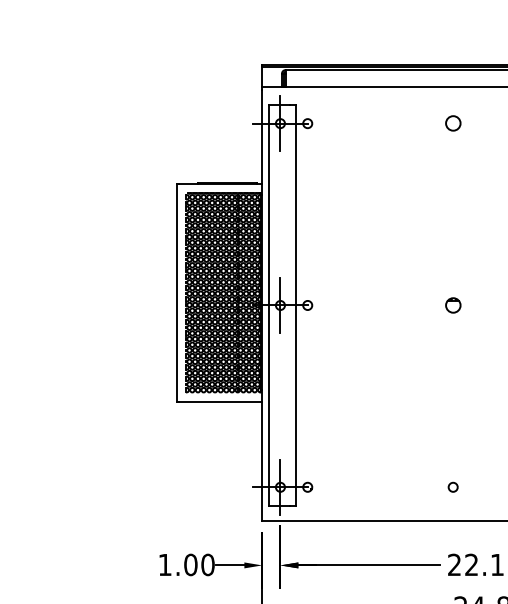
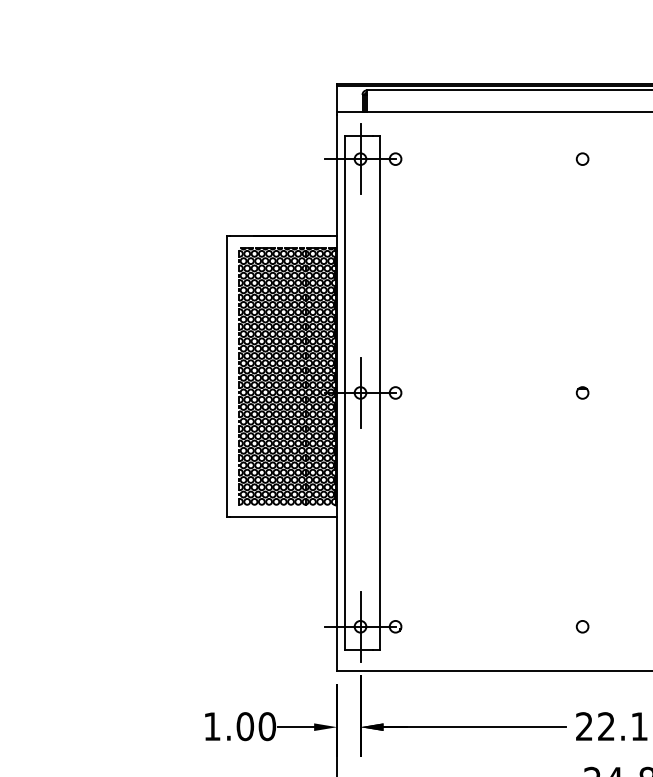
circle: (452, 123) -> (581, 158), size x0.62
part: (452, 305) -> (581, 393), size x0.62

